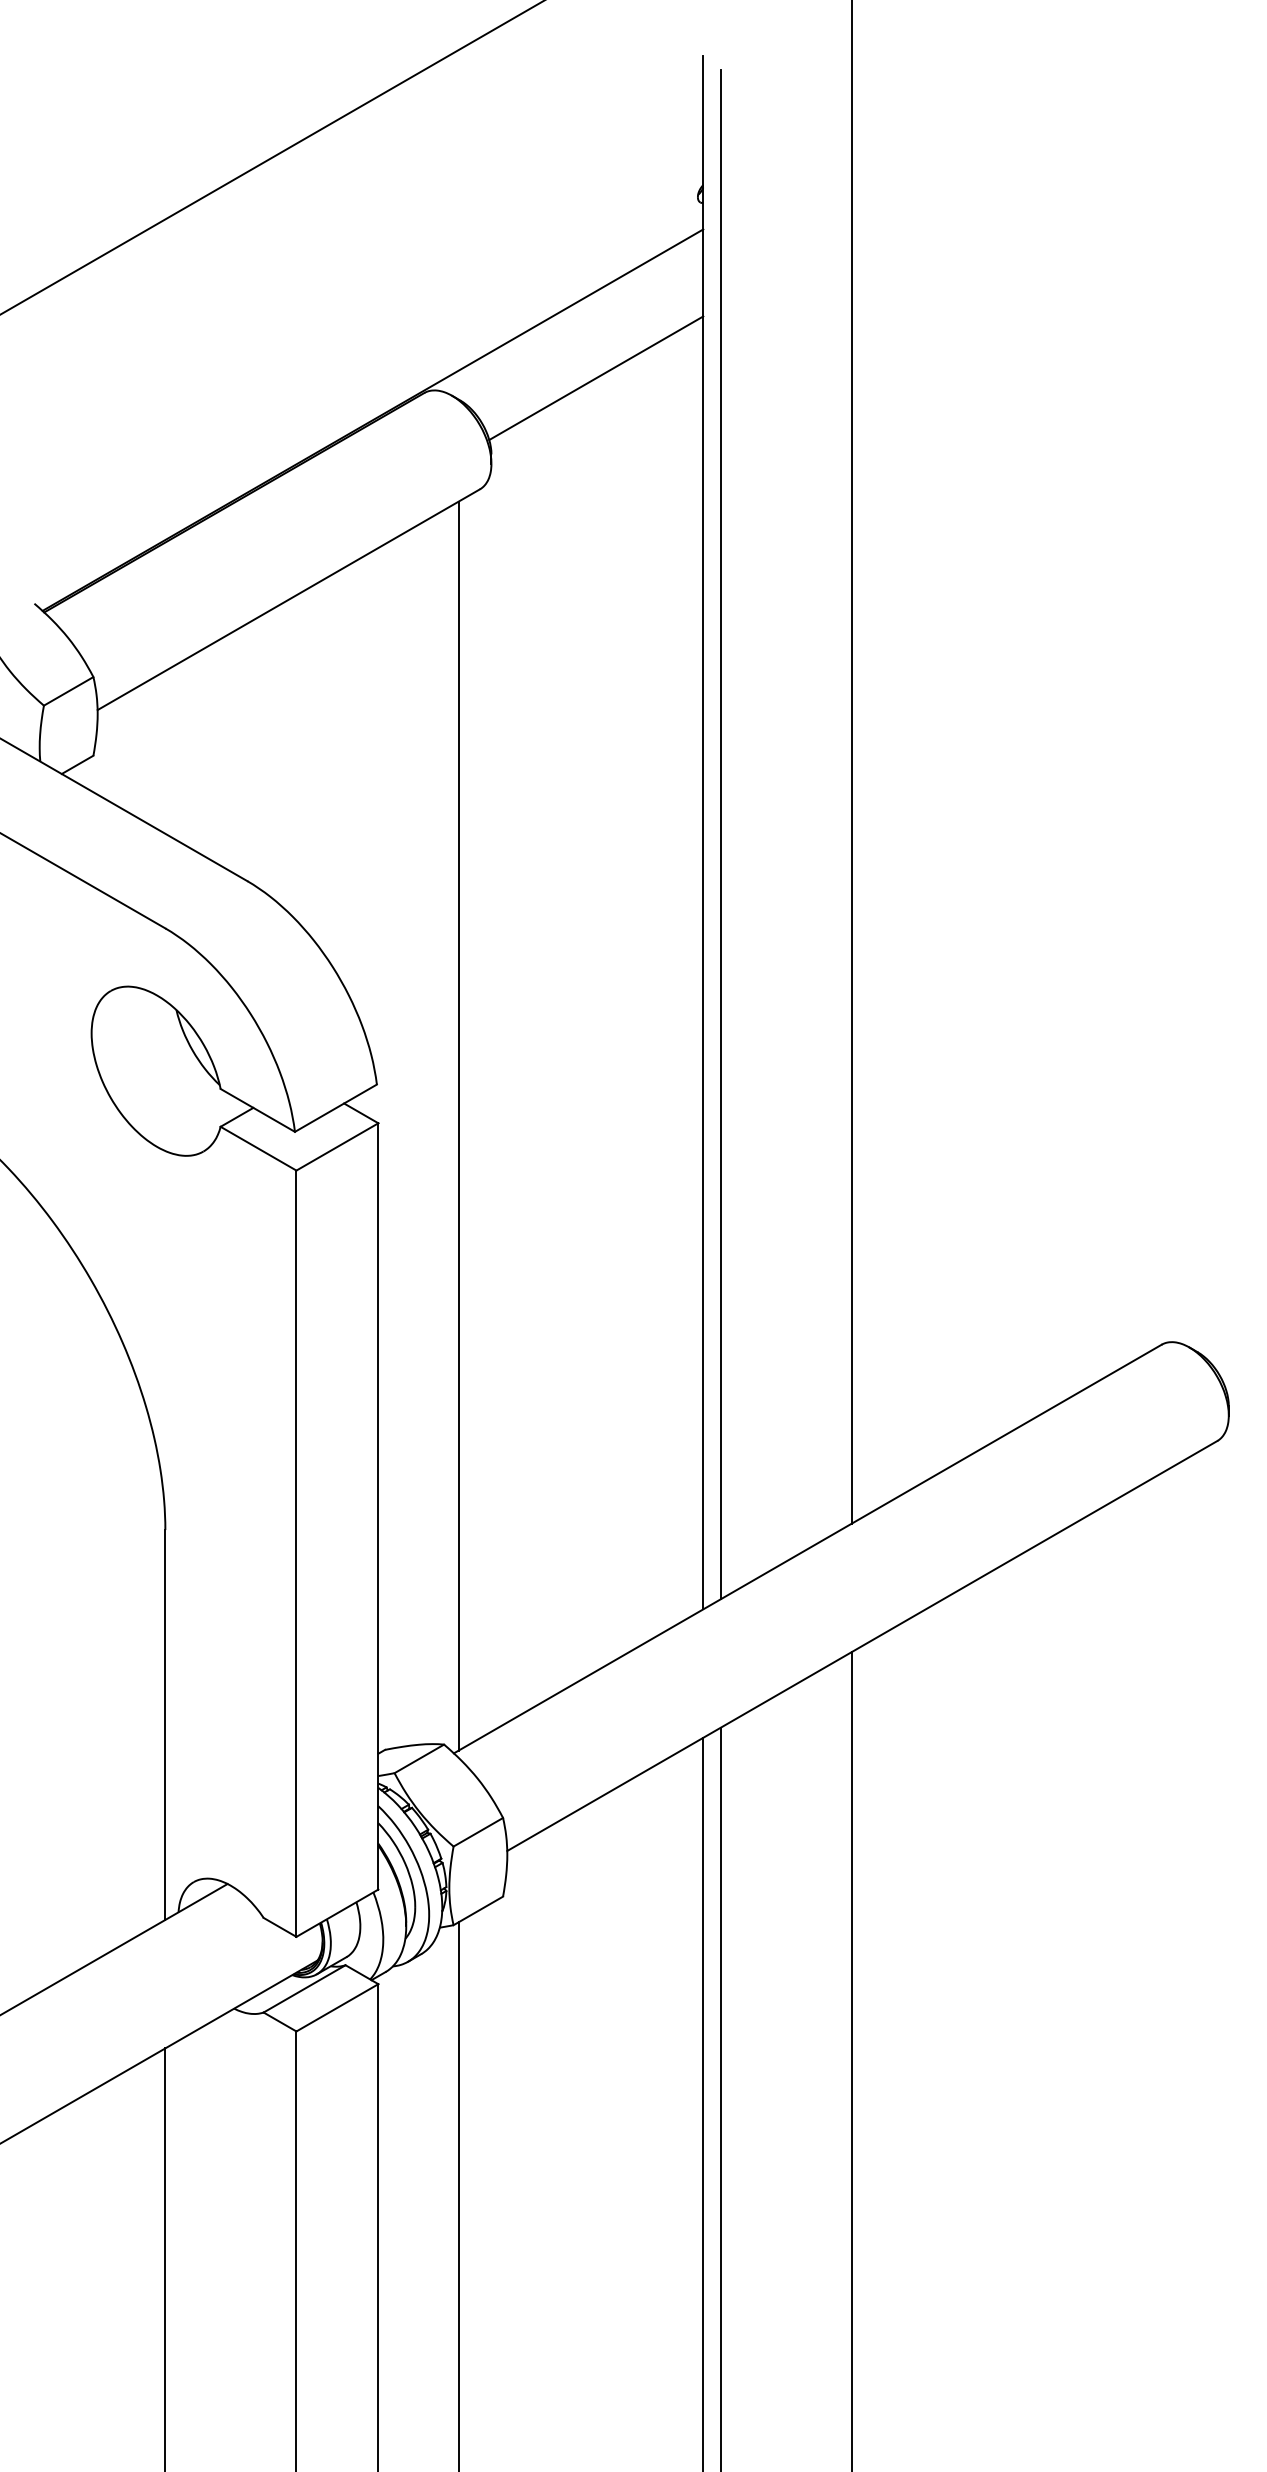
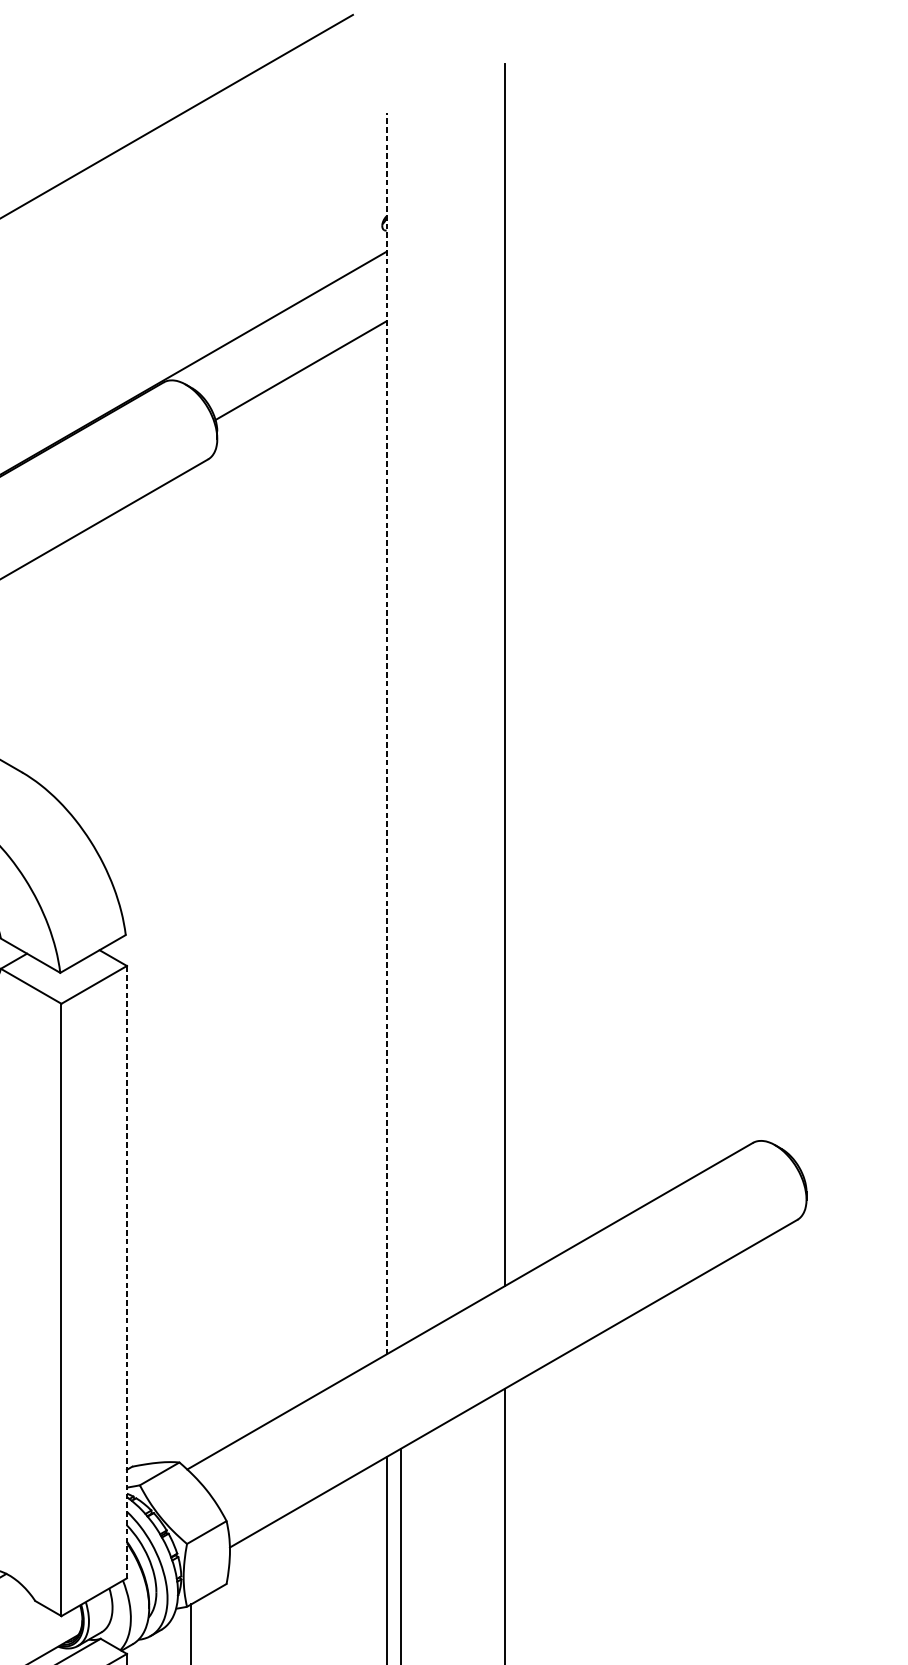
line: (703, 832) -> (386, 733), solid -> dashed
line: (720, 834) -> (400, 735), removed
line: (458, 1125) -> (190, 967), removed
line: (378, 1505) -> (127, 1271), solid -> dashed

